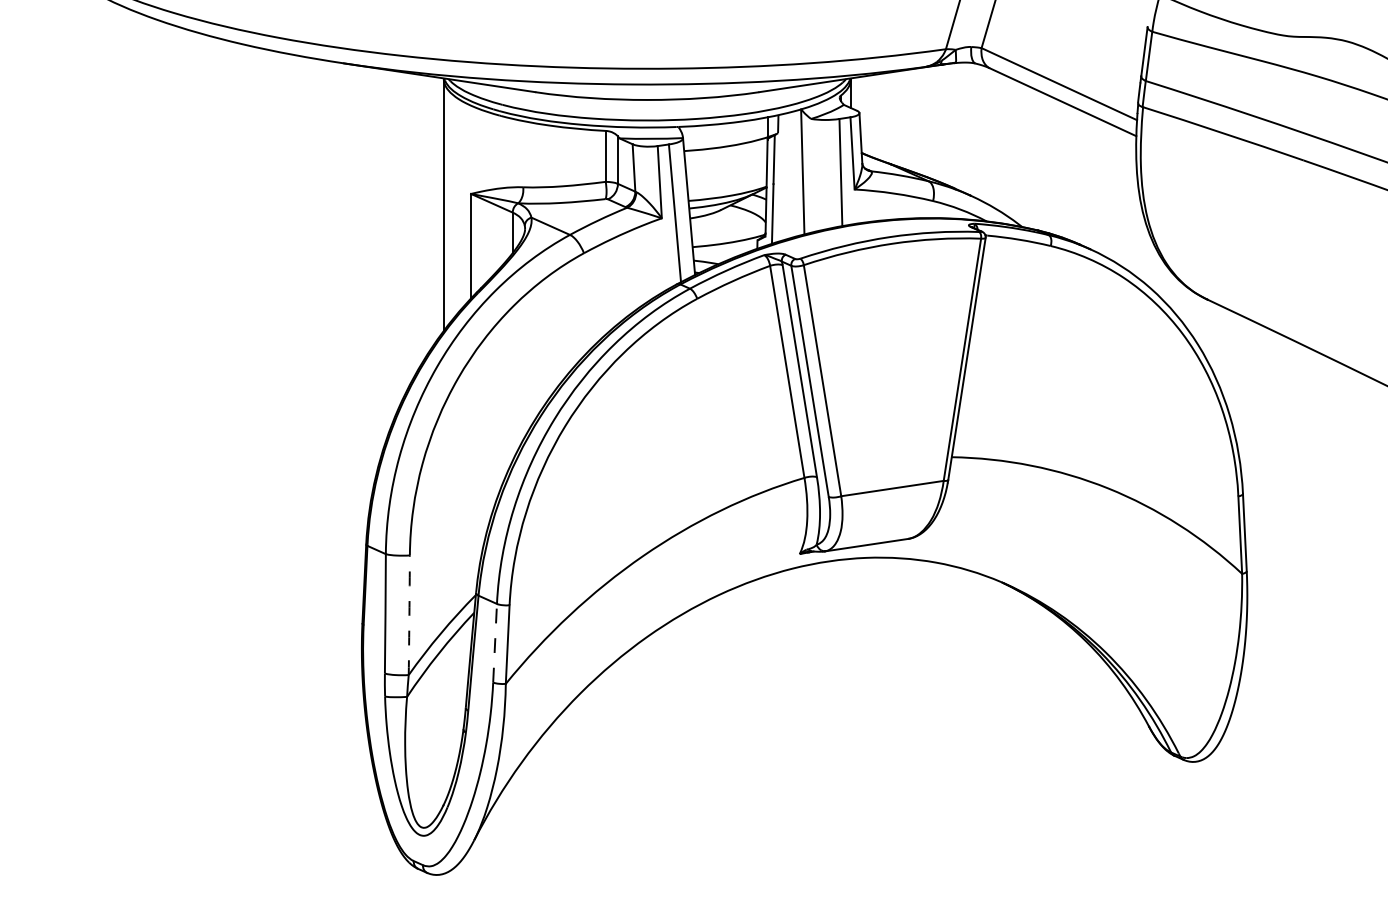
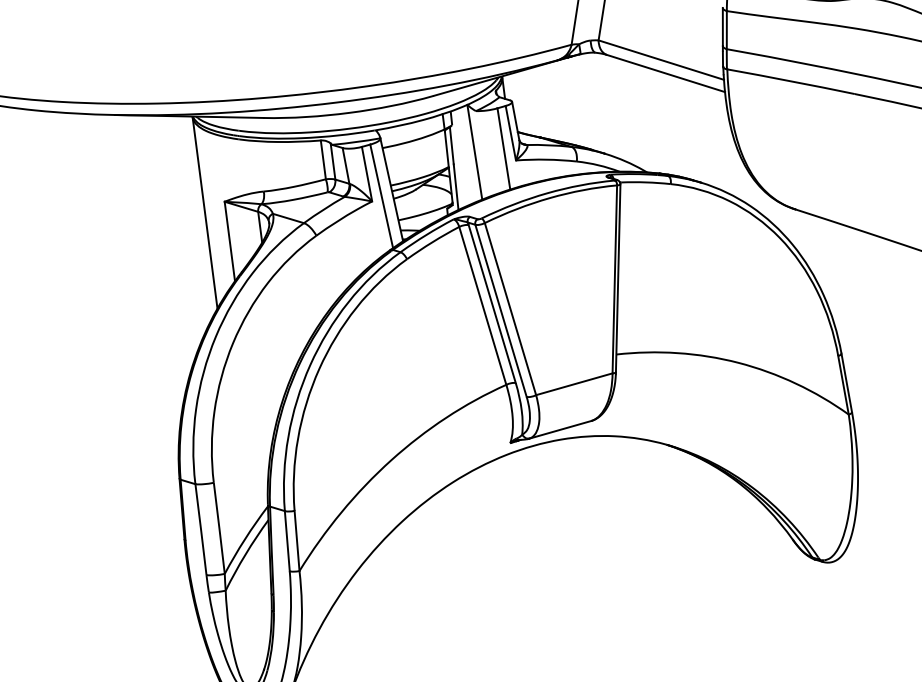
arc: (409, 615) -> (219, 528), dashed -> solid
line: (495, 642) -> (287, 540), dashed -> solid

